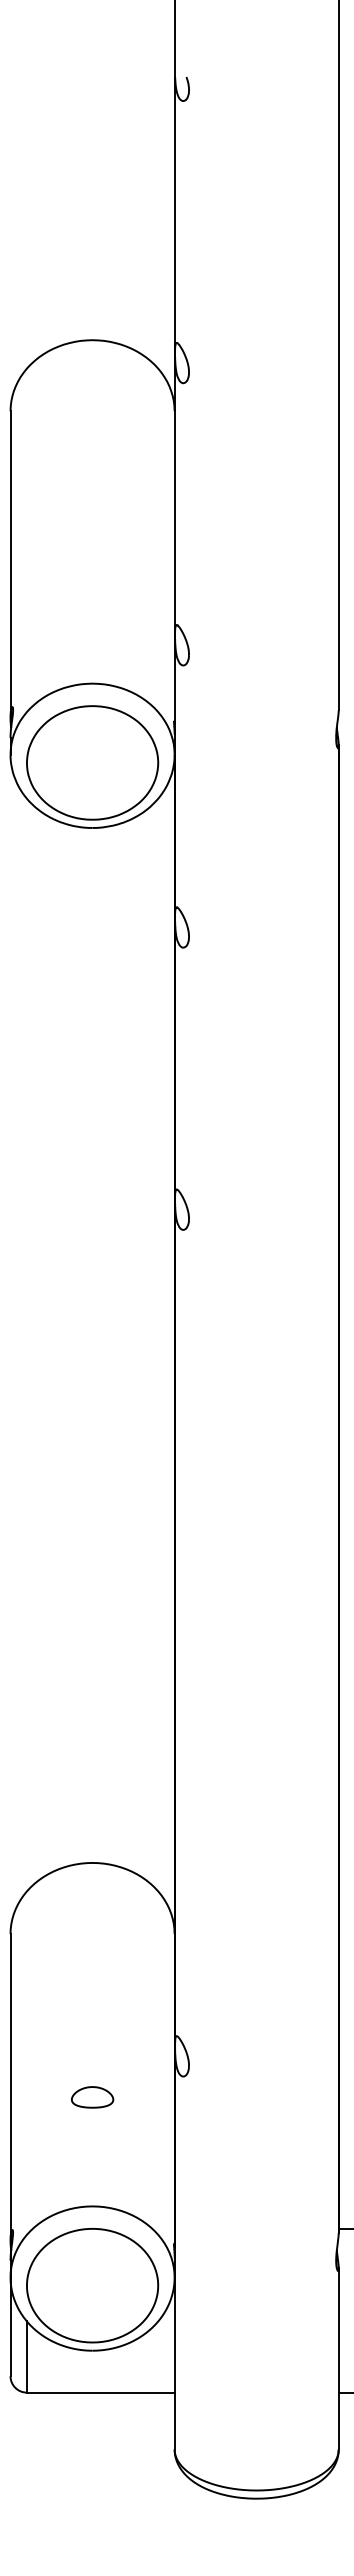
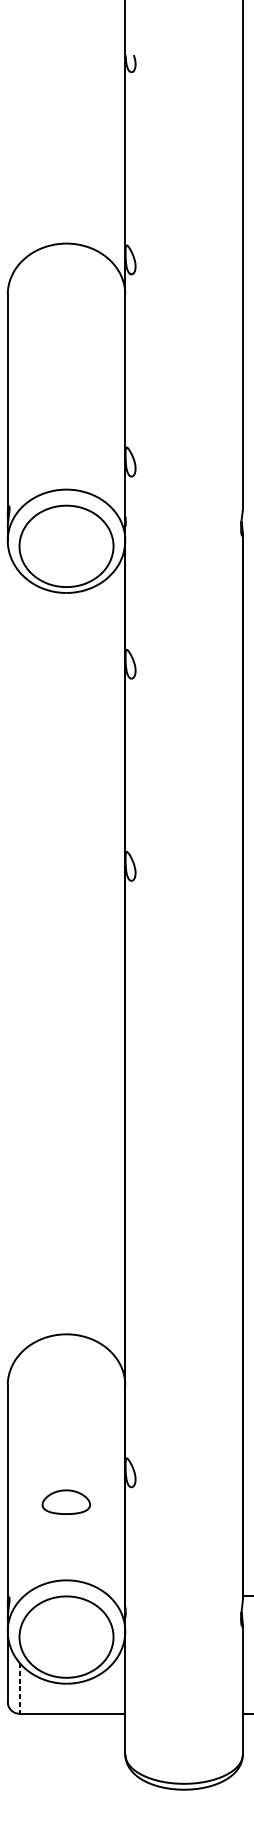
part: (92, 2097) -> (66, 1502), size x1.6
line: (26, 2357) -> (19, 1688), solid -> dashed

